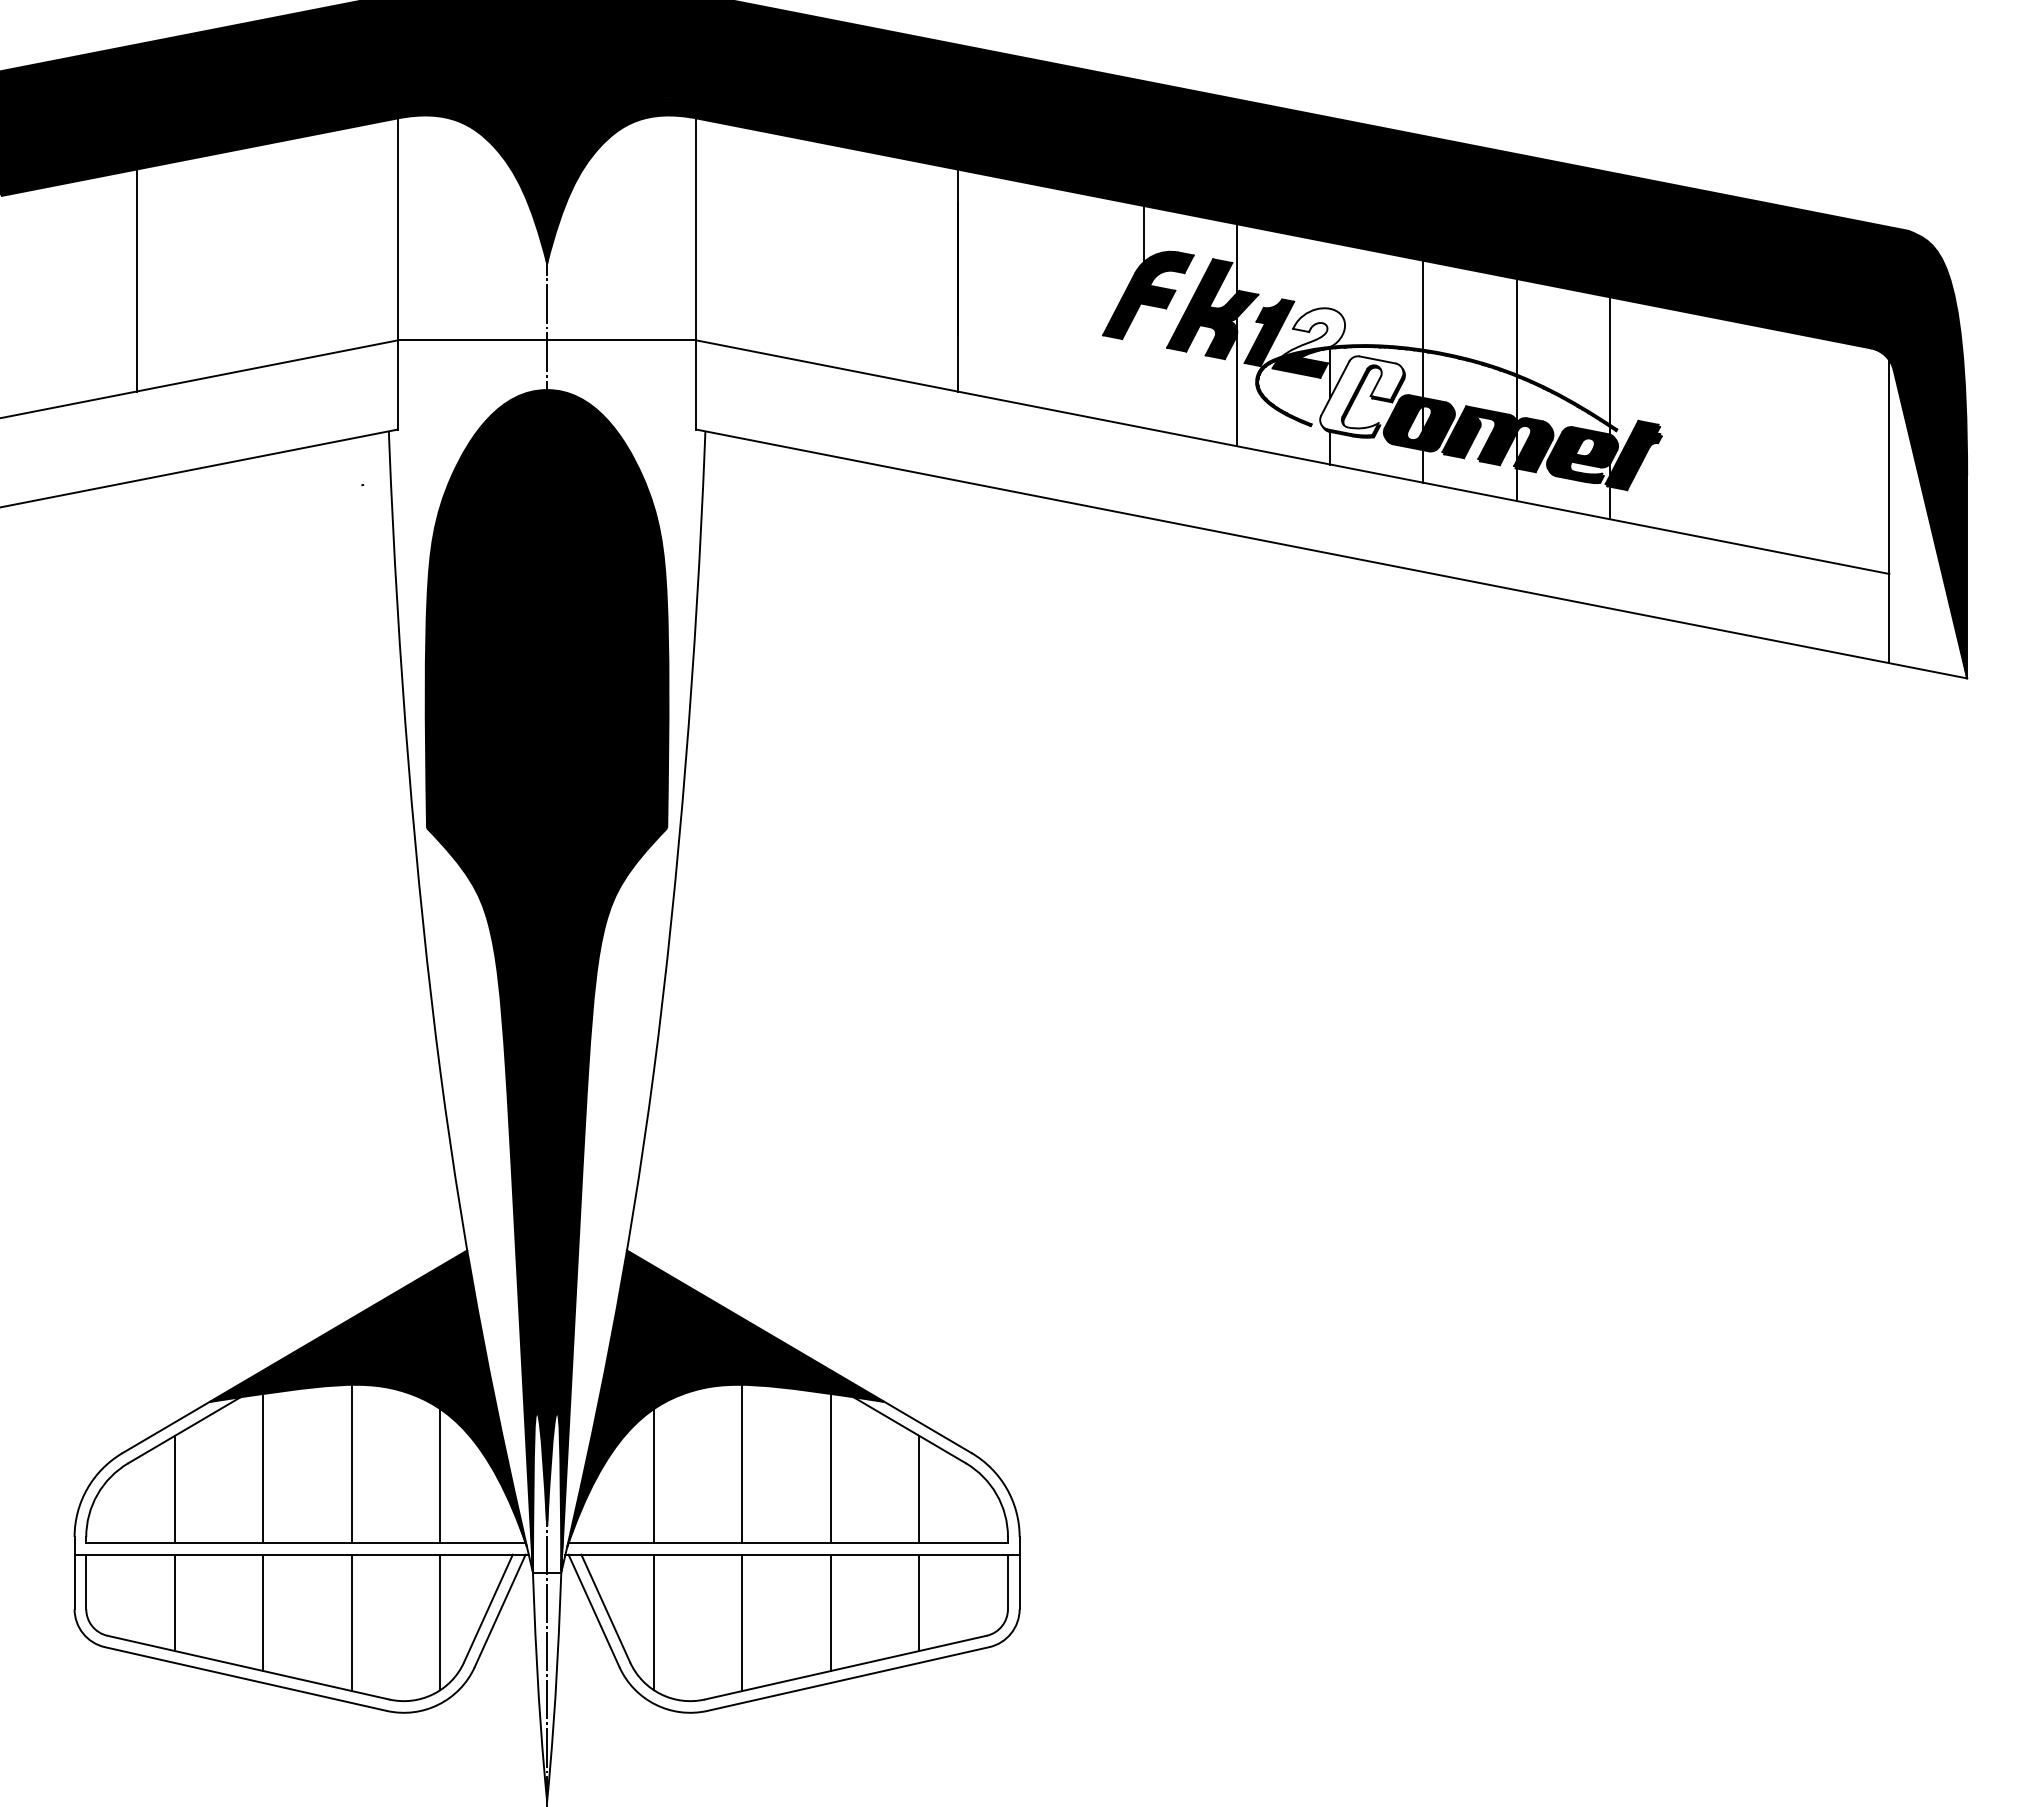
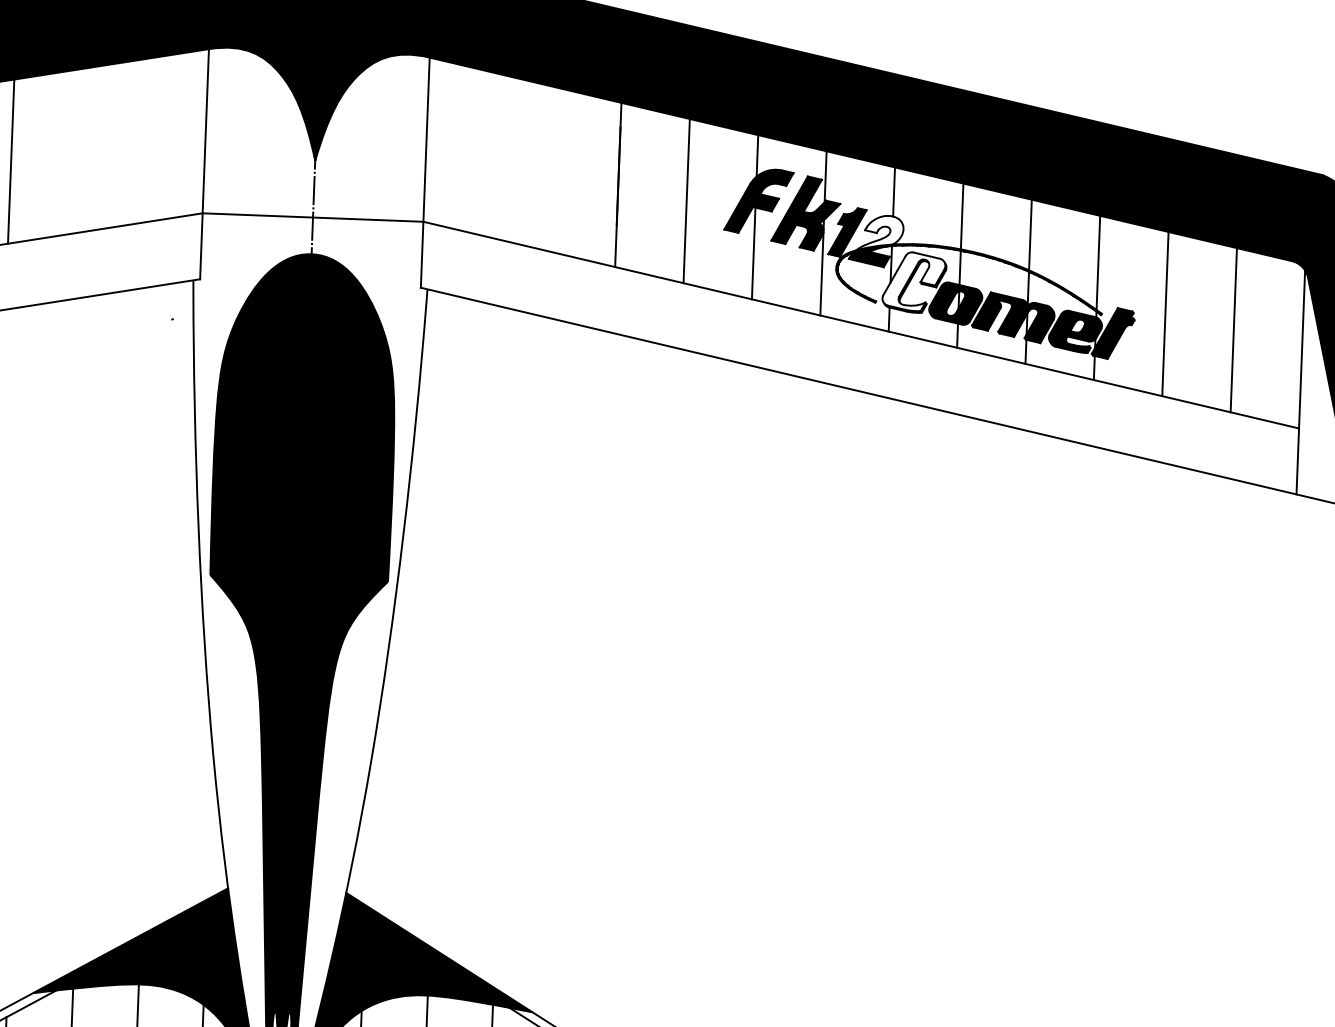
line: (1330, 275) -> (894, 191), added
line: (1050, 298) -> (686, 200), added
line: (1143, 366) -> (753, 253), added
line: (1703, 426) -> (1165, 314), added
line: (1796, 444) -> (1234, 330), added

